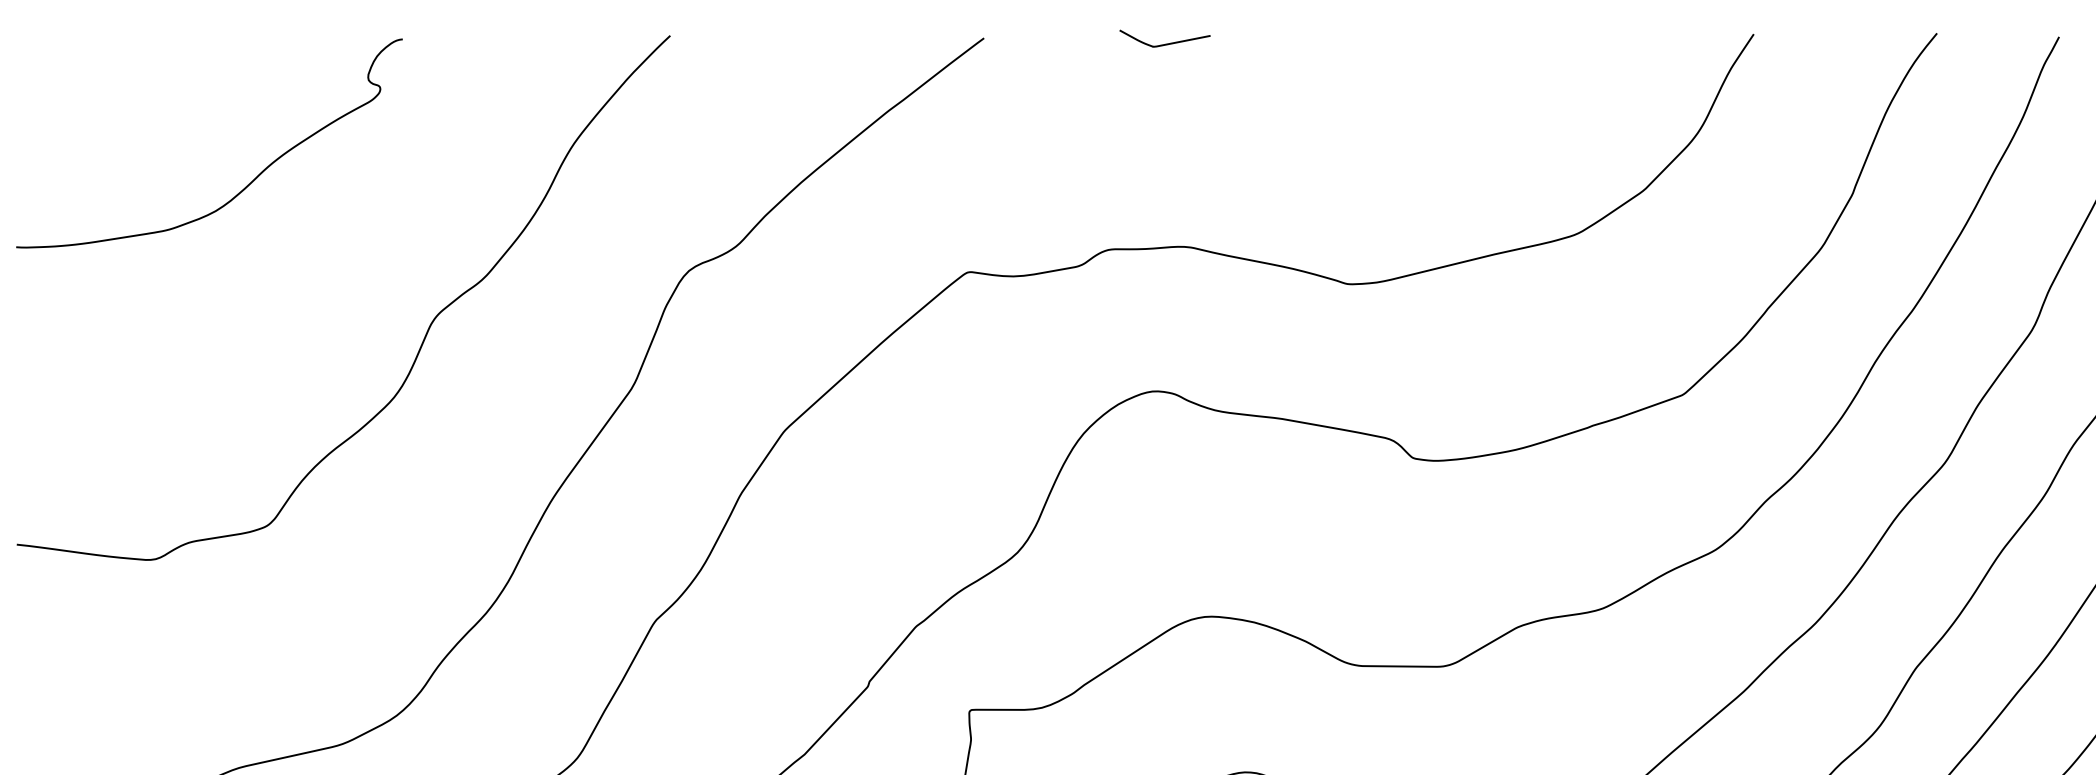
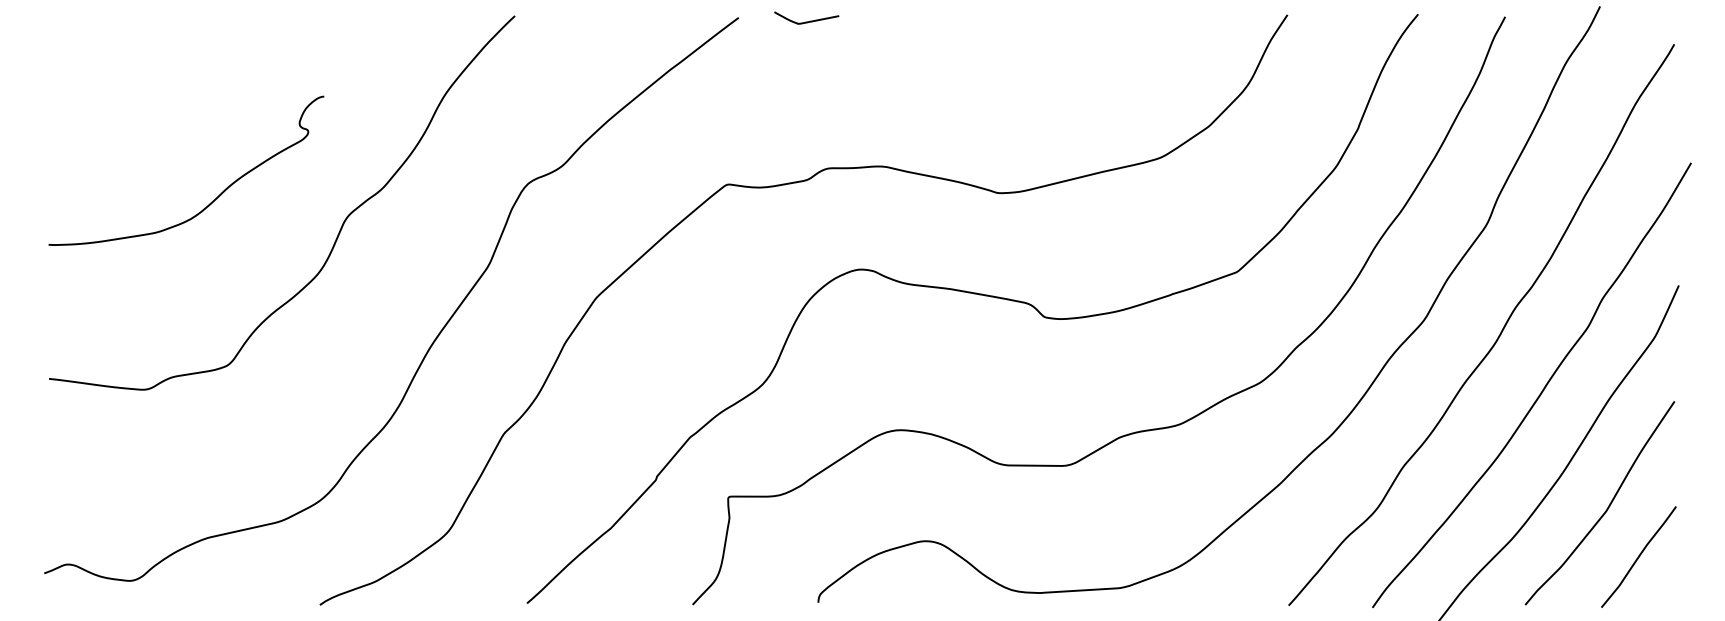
curve: (1164, 43) -> (806, 21), moved
curve: (246, 185) -> (212, 200), moved

